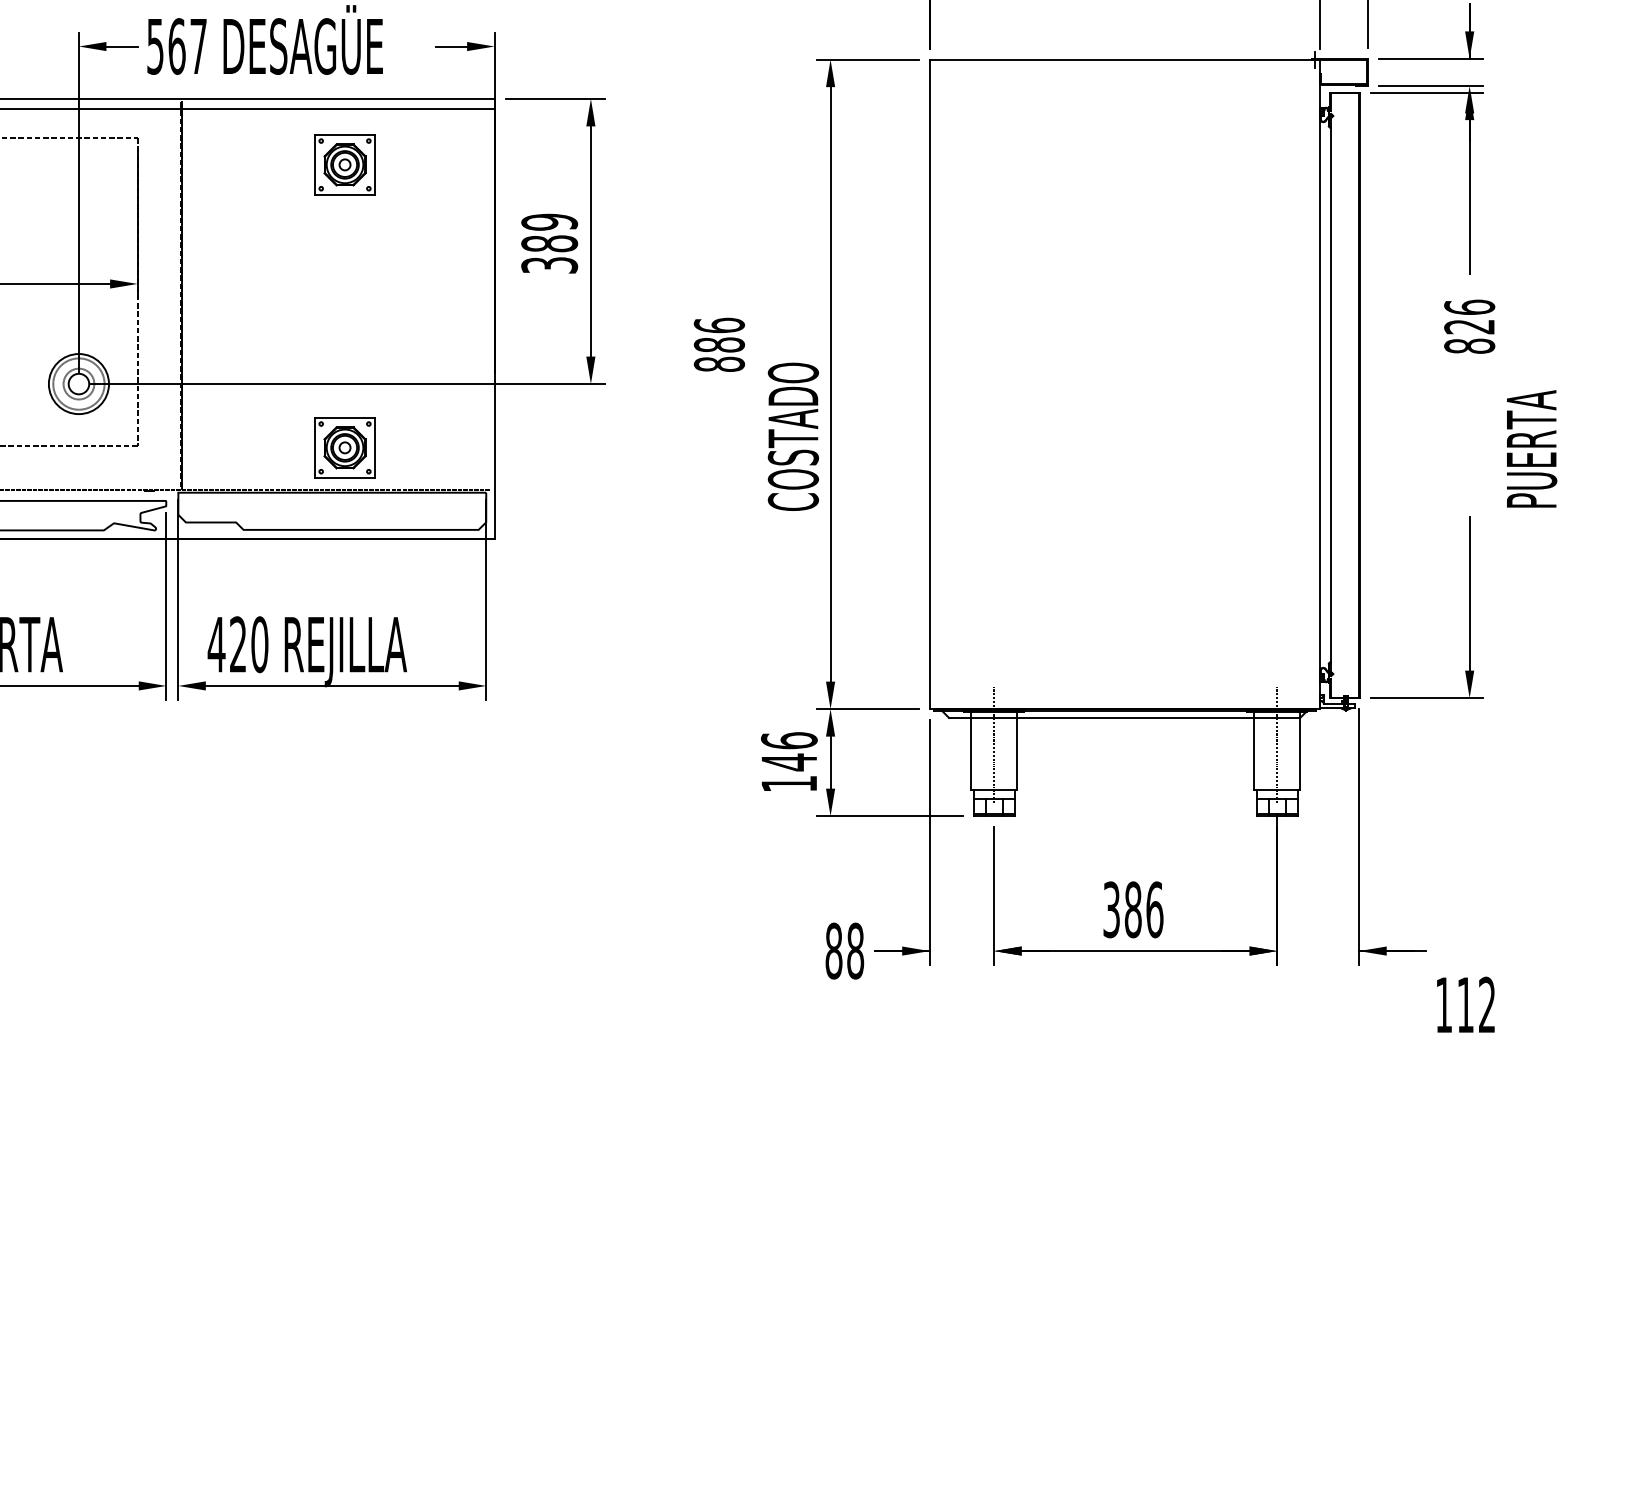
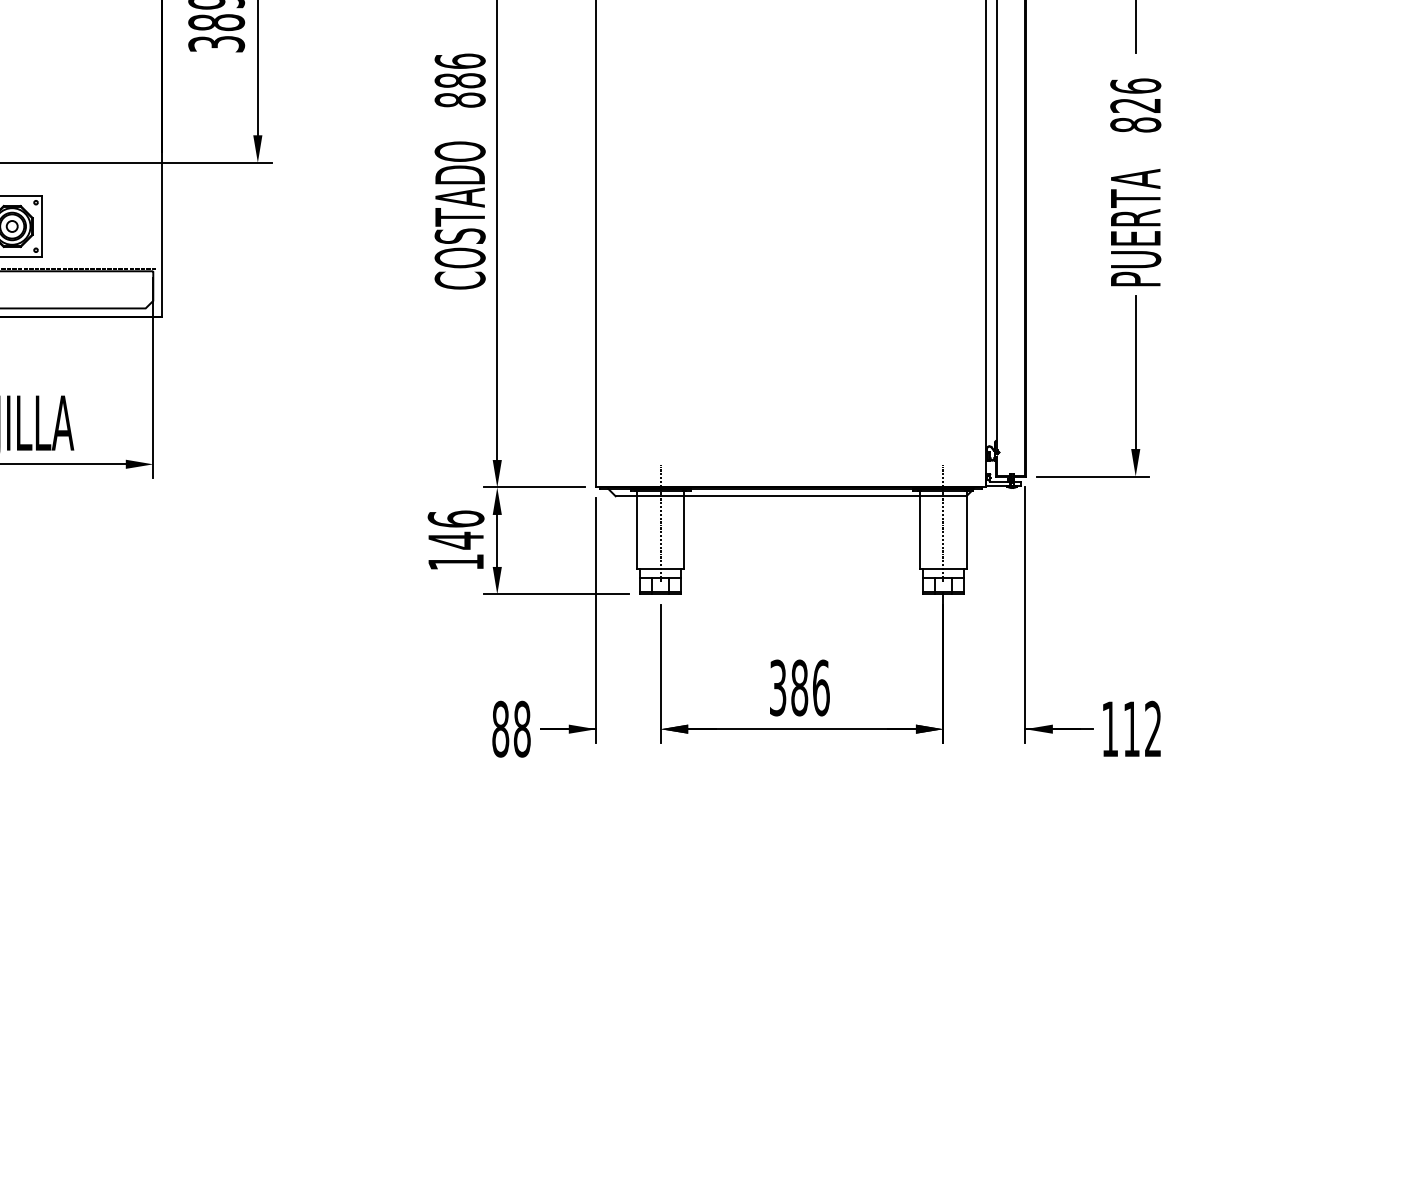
text: (718, 344) -> (459, 80), moved
text: (1532, 448) -> (1136, 227), moved
text: (1465, 1004) -> (1131, 728), moved

